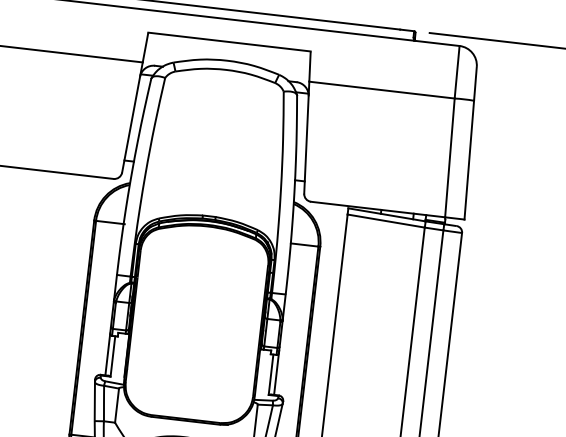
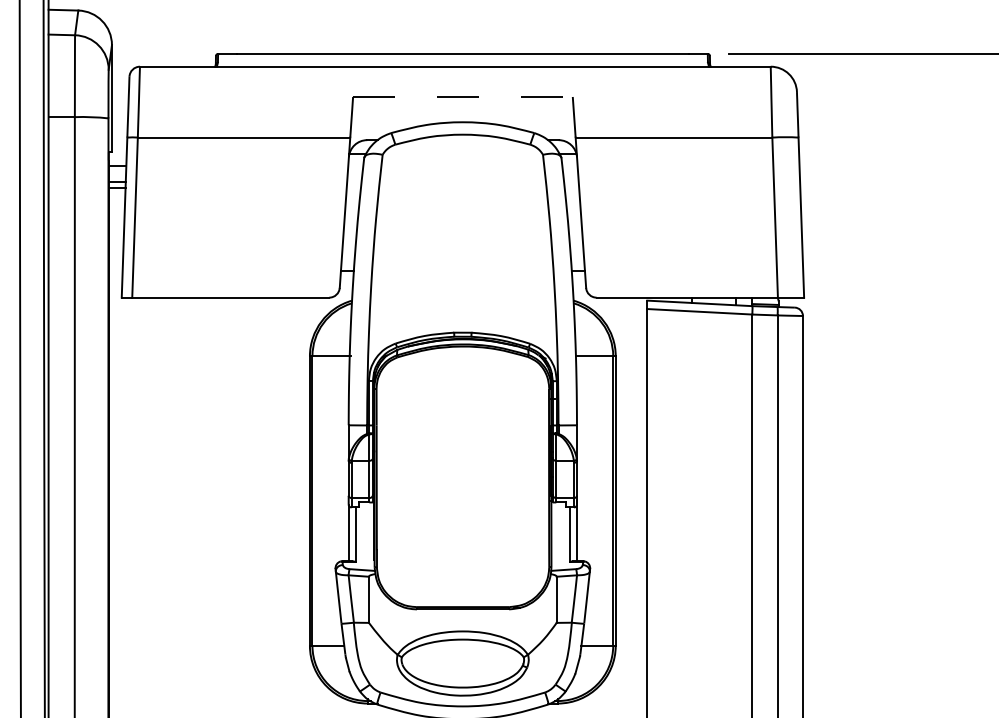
line: (229, 41) -> (462, 96), solid -> dashed

